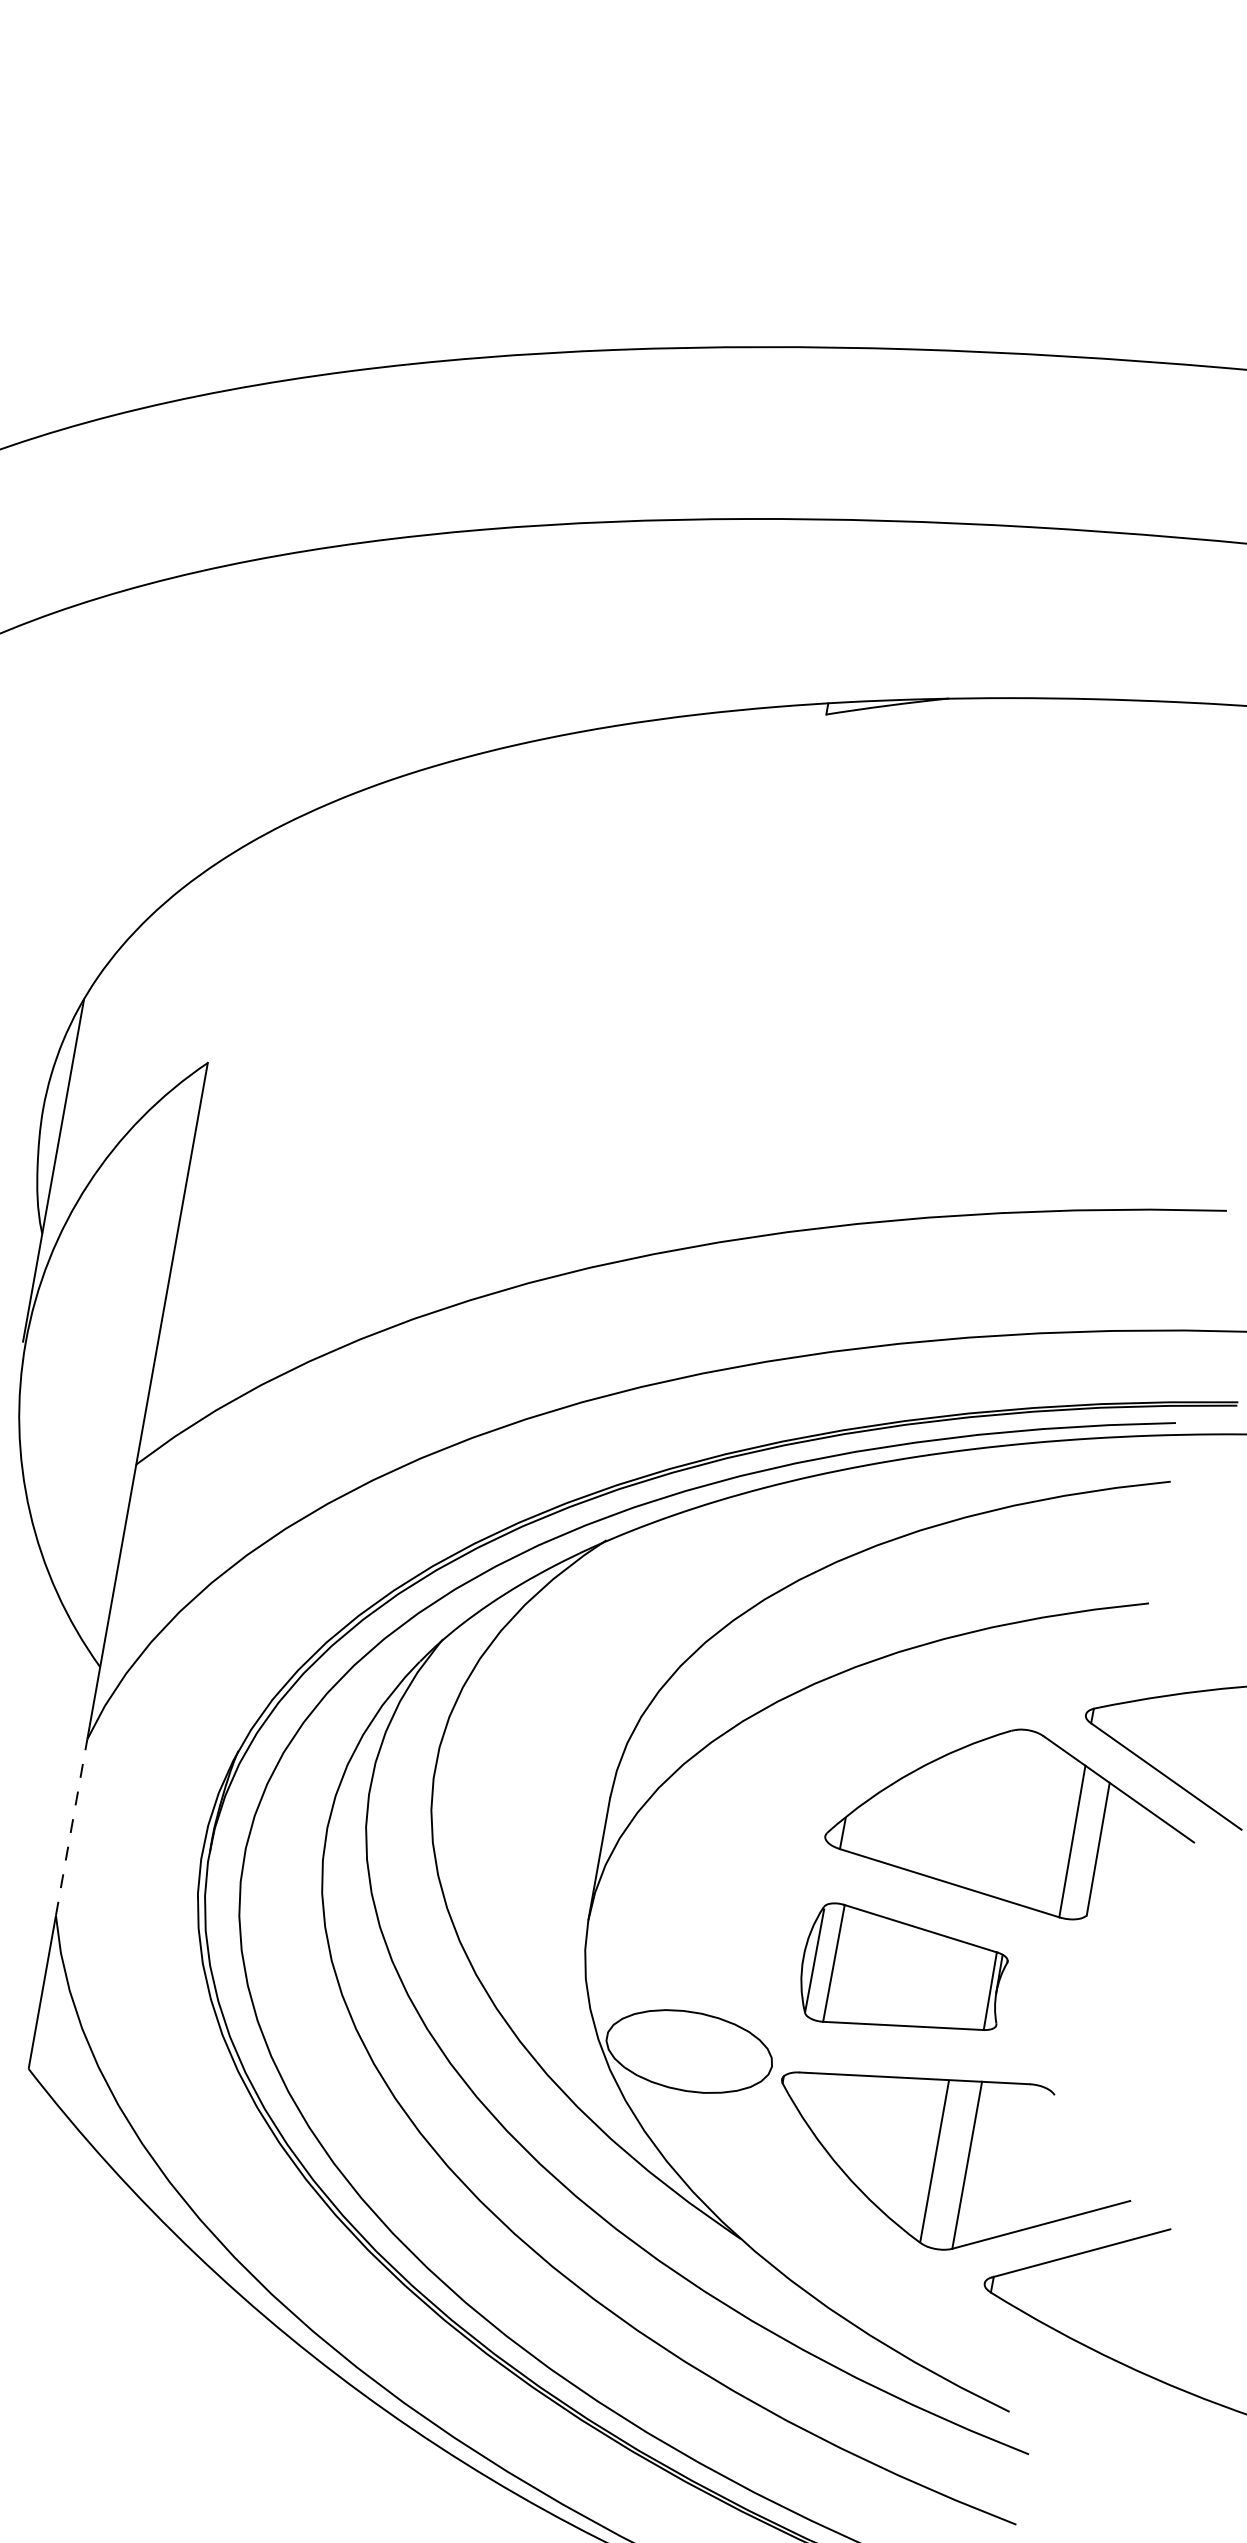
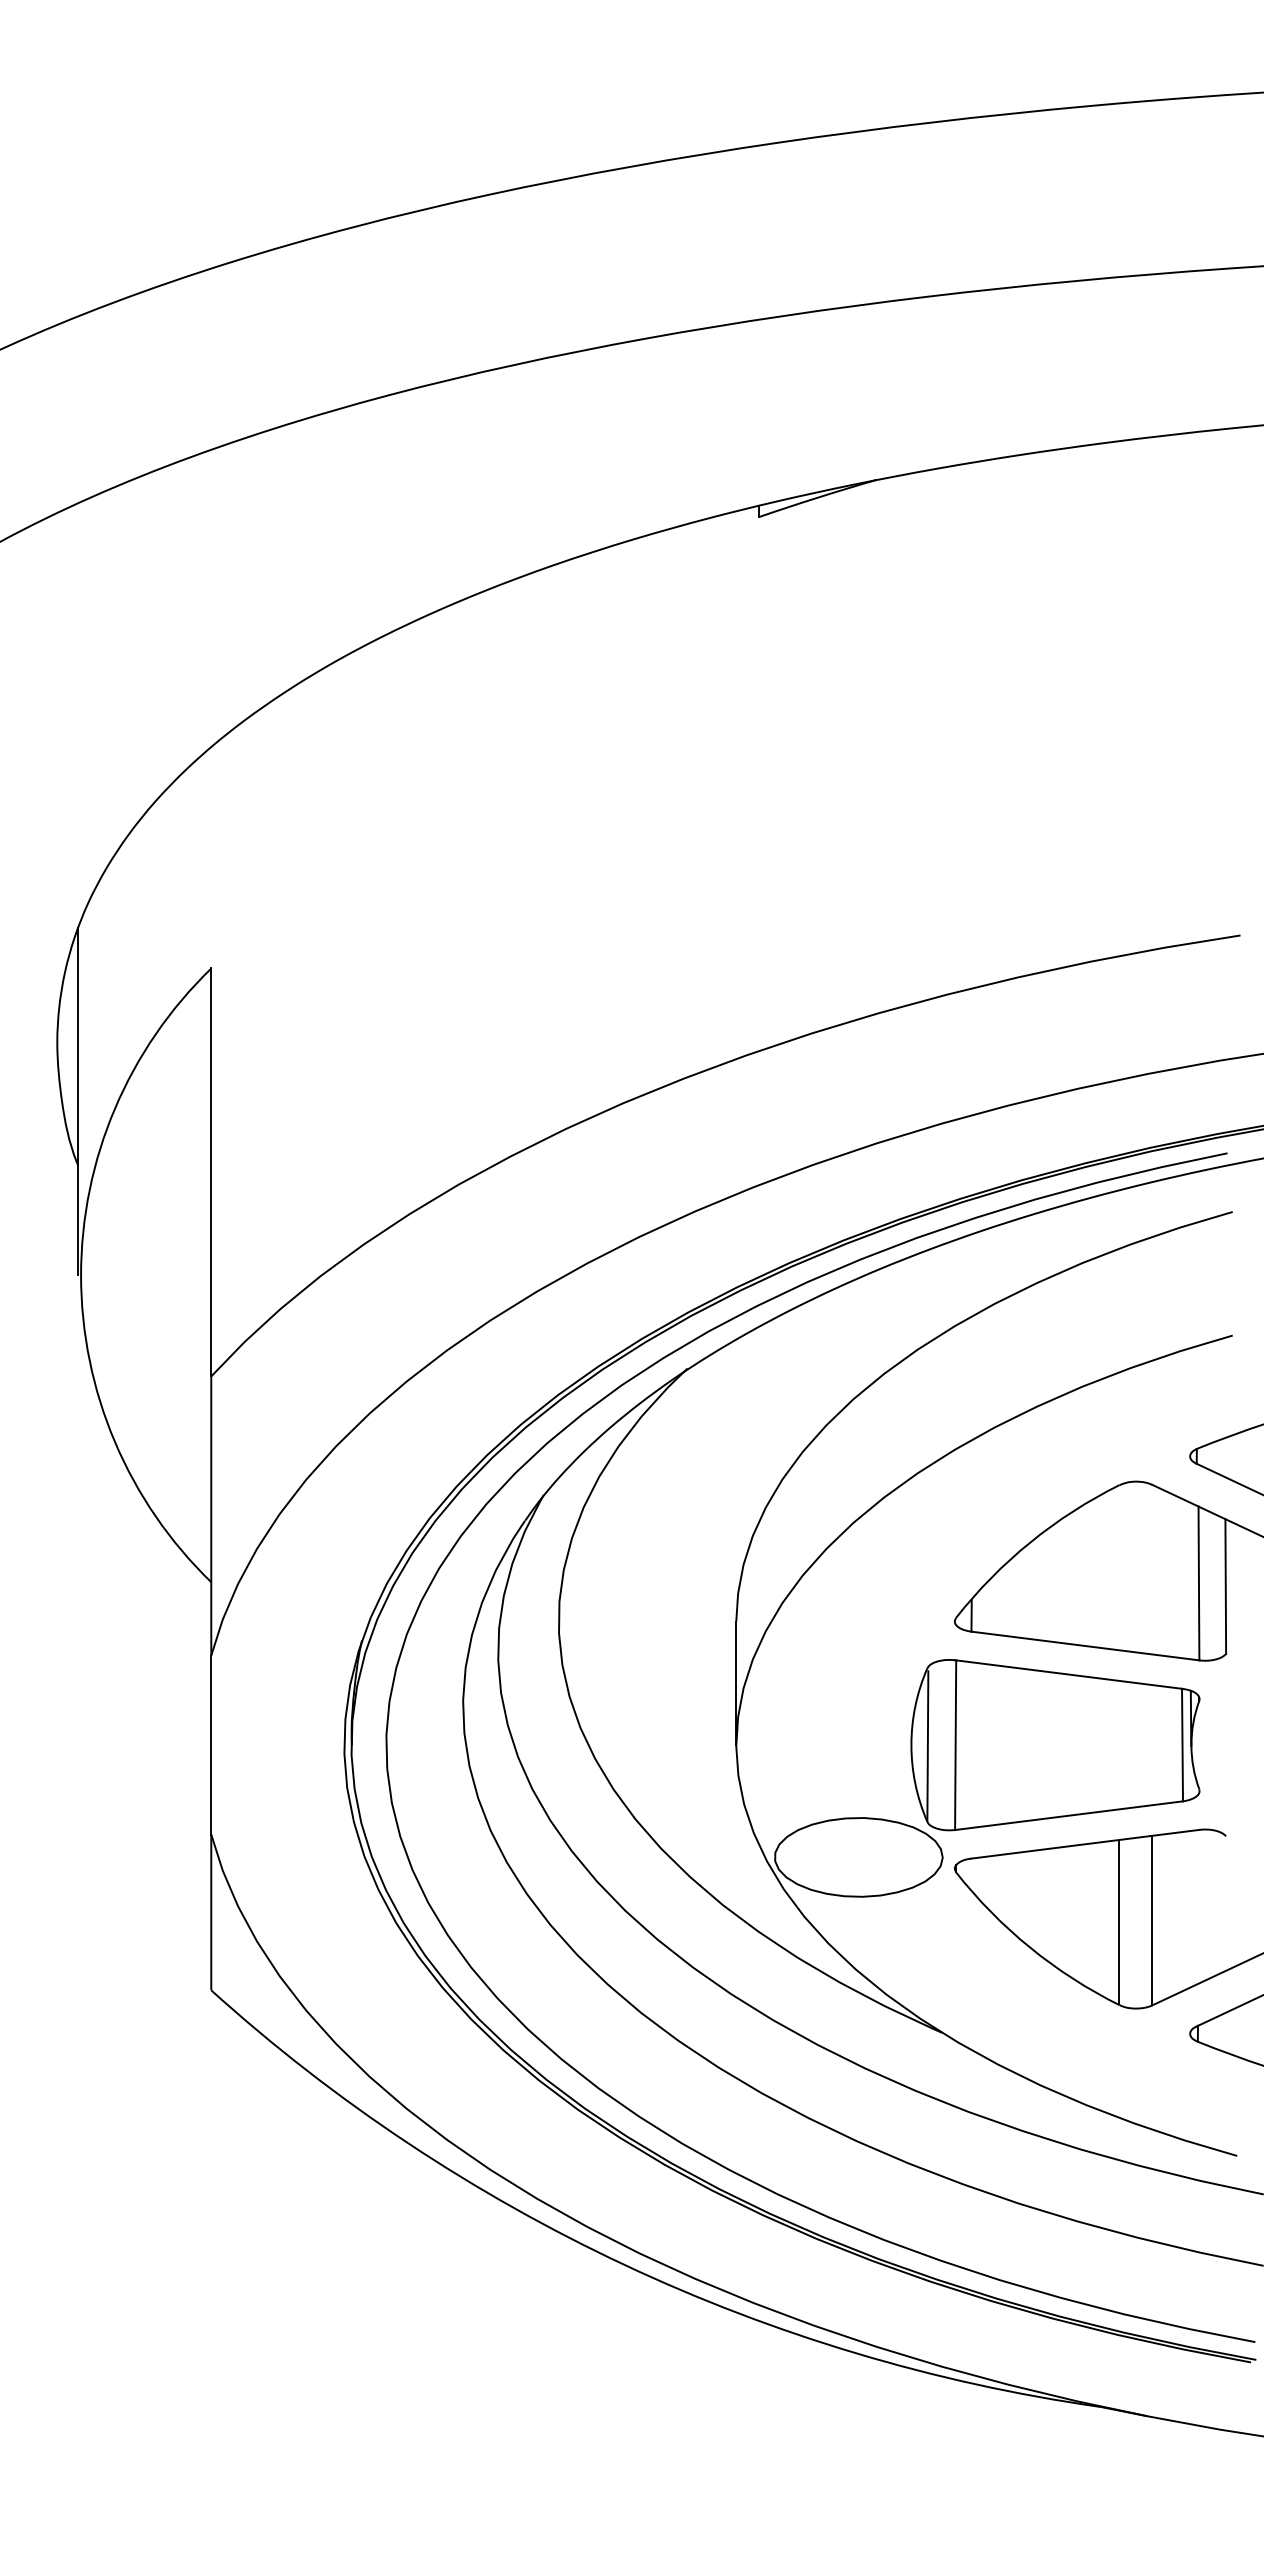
line: (71, 1827) -> (211, 1745), dashed -> solid
part: (902, 1975) -> (1055, 1745), size x1.43

